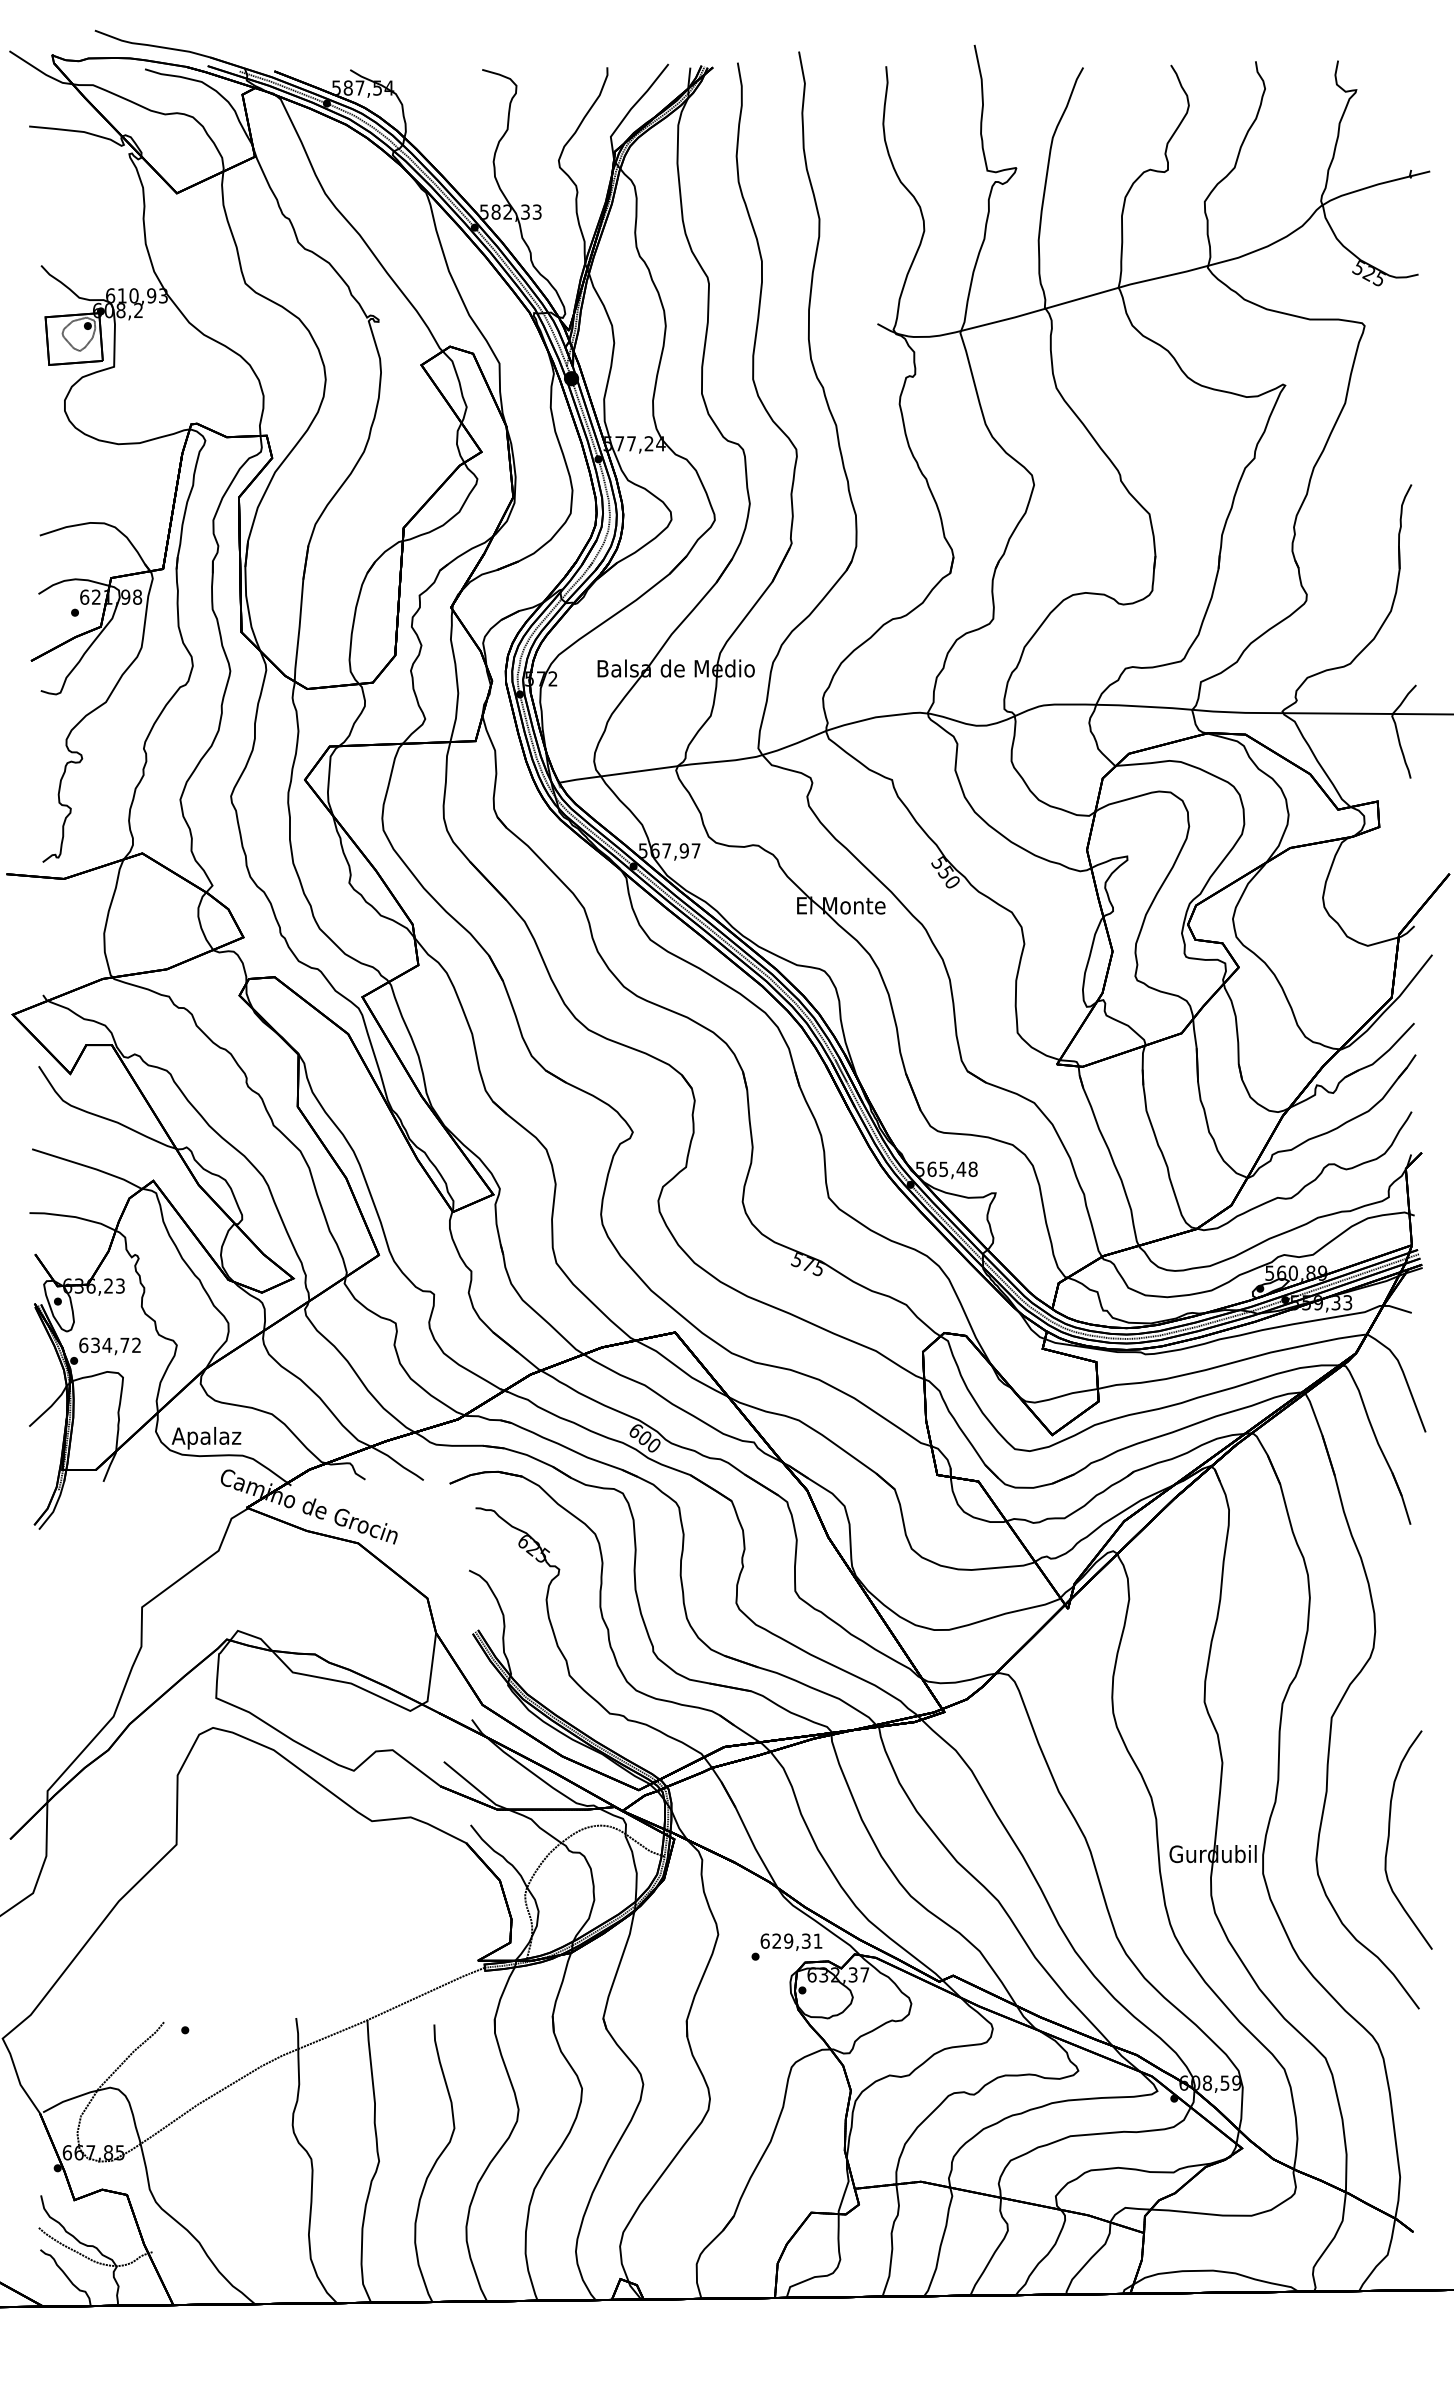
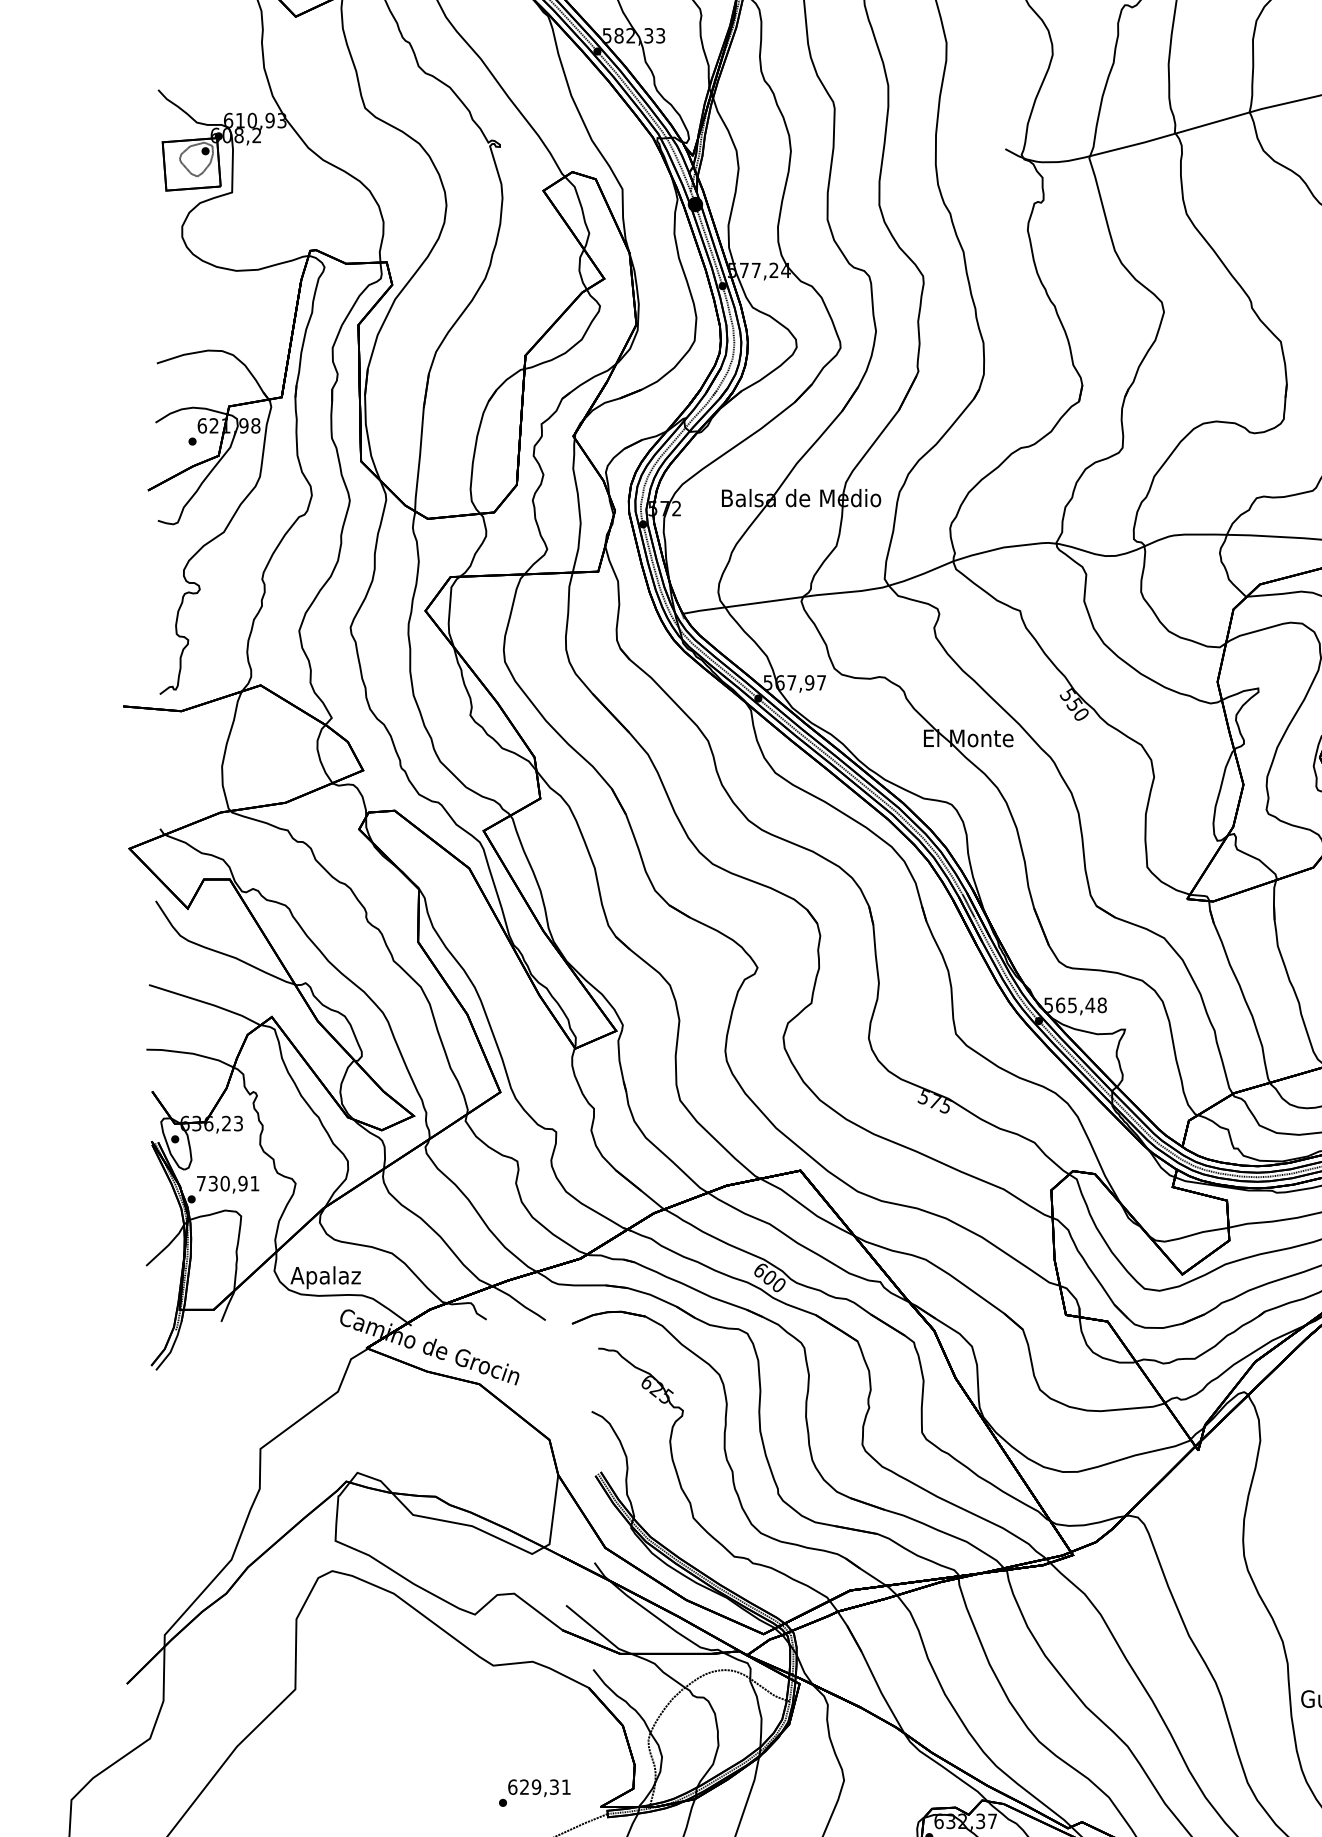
text: (109, 1345) -> (227, 1183), 634,72 -> 730,91
text: (786, 1946) -> (534, 1792), moved

